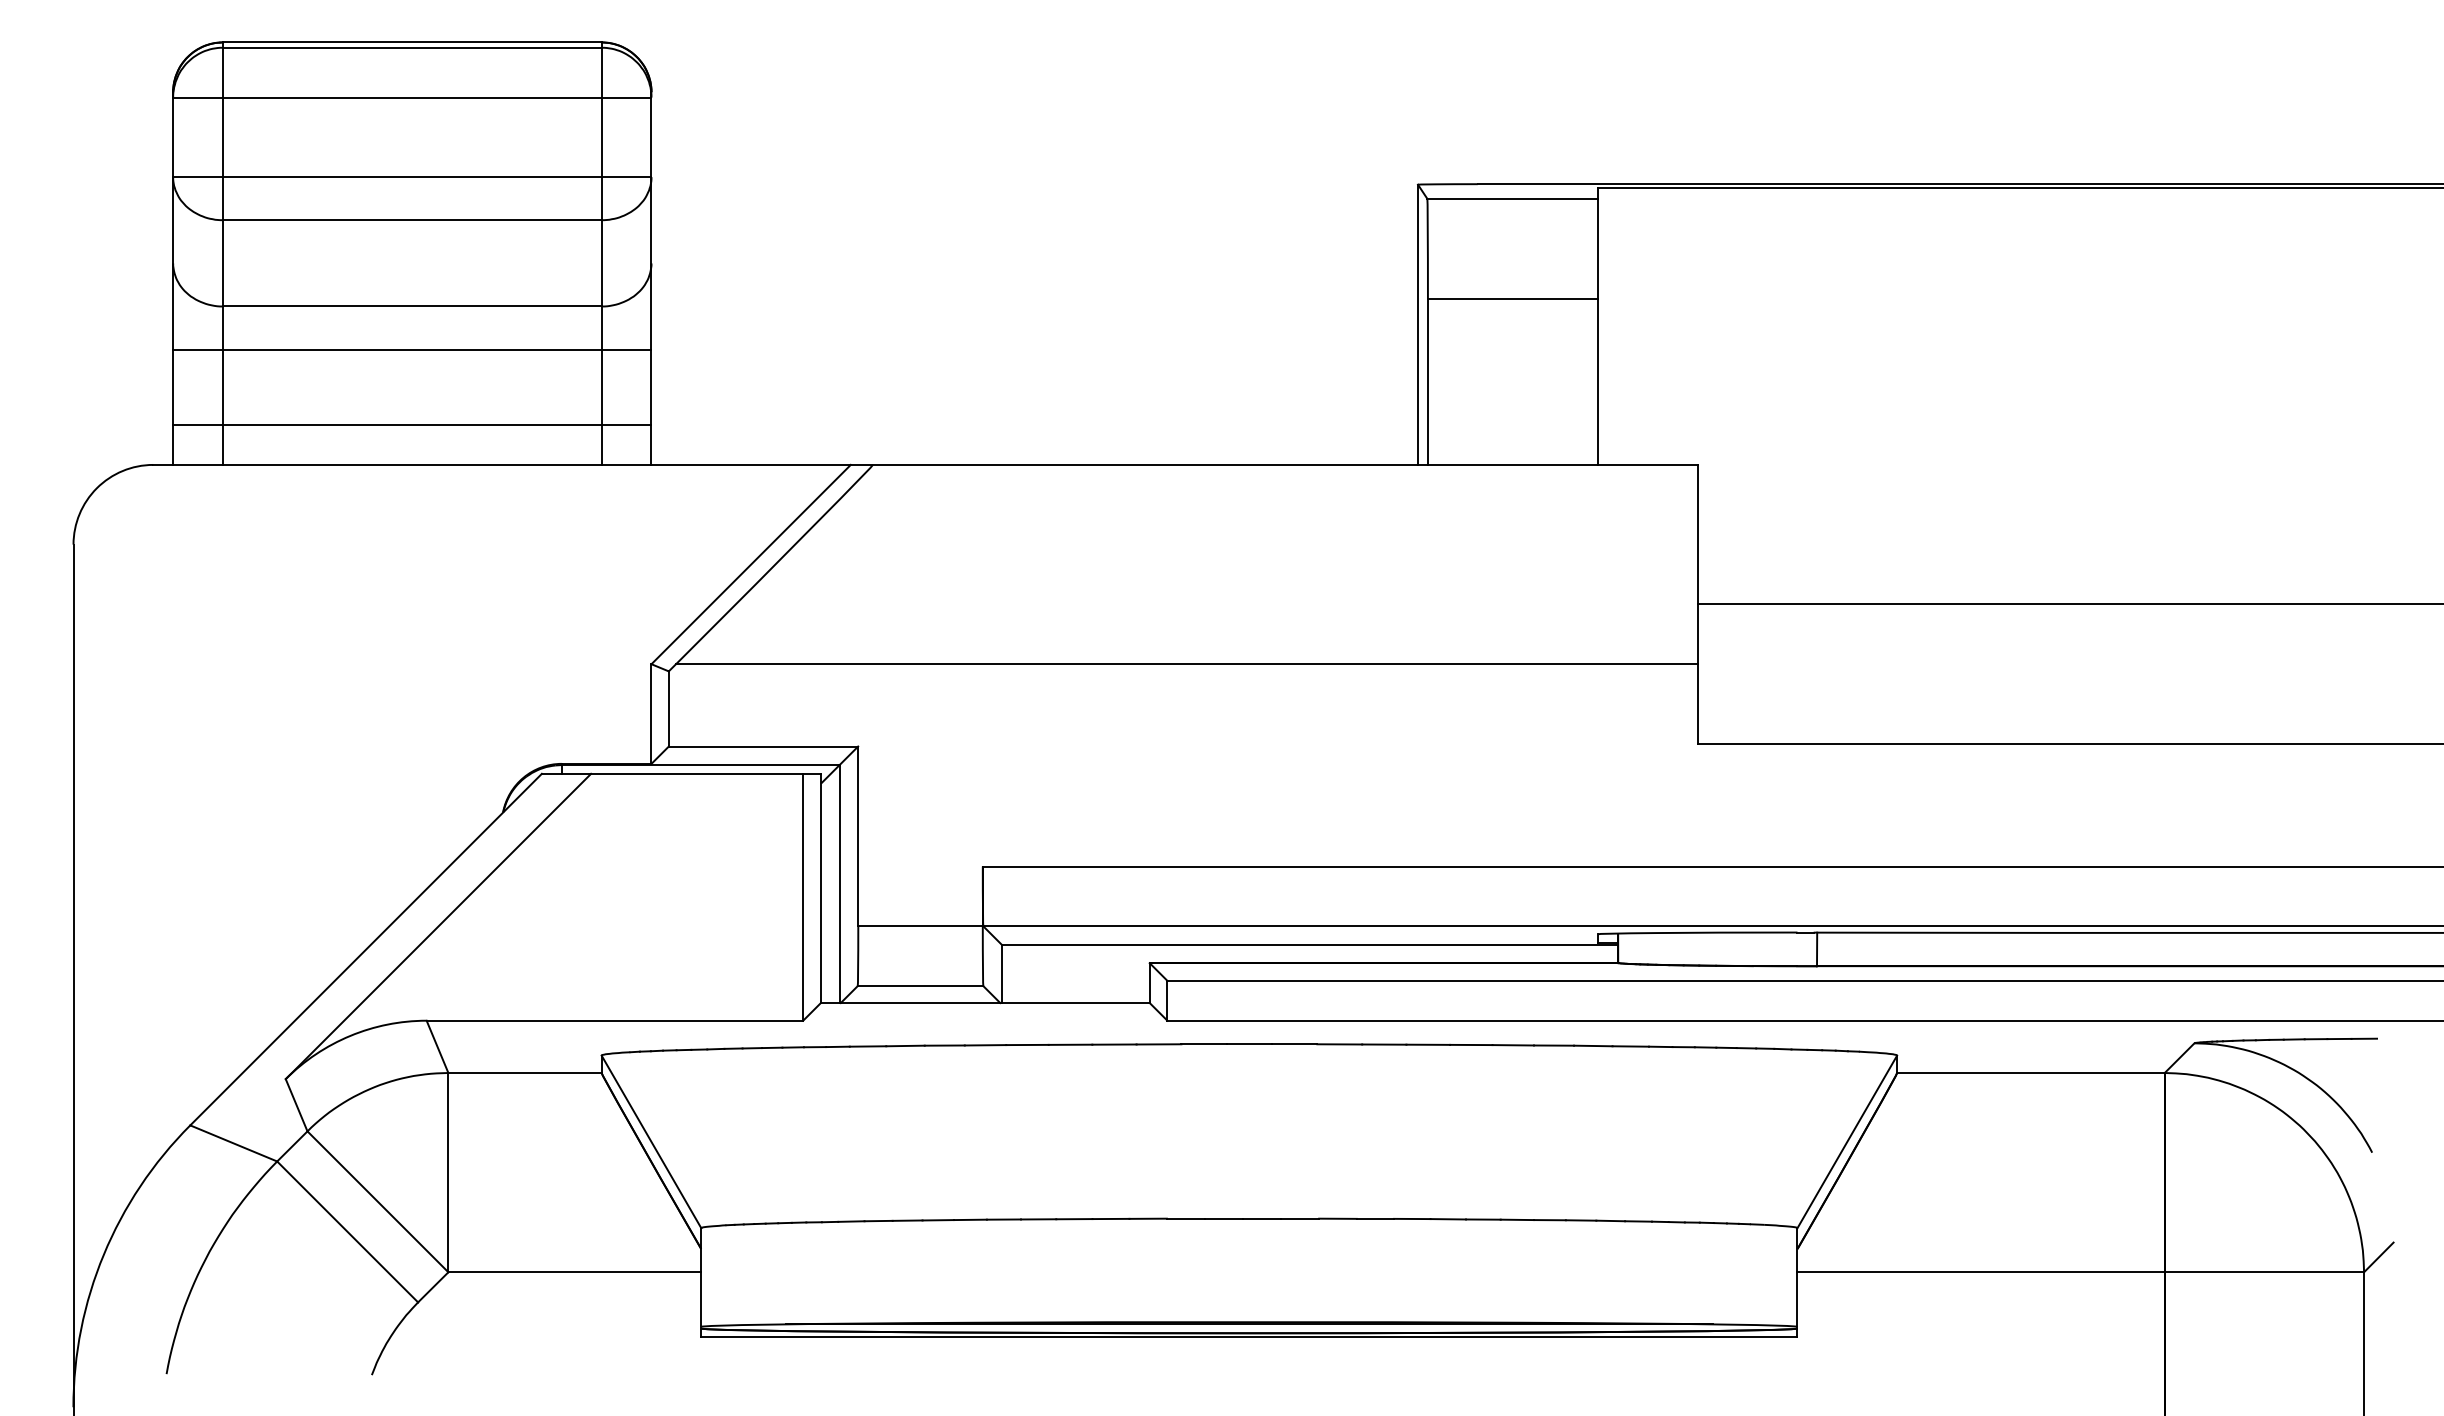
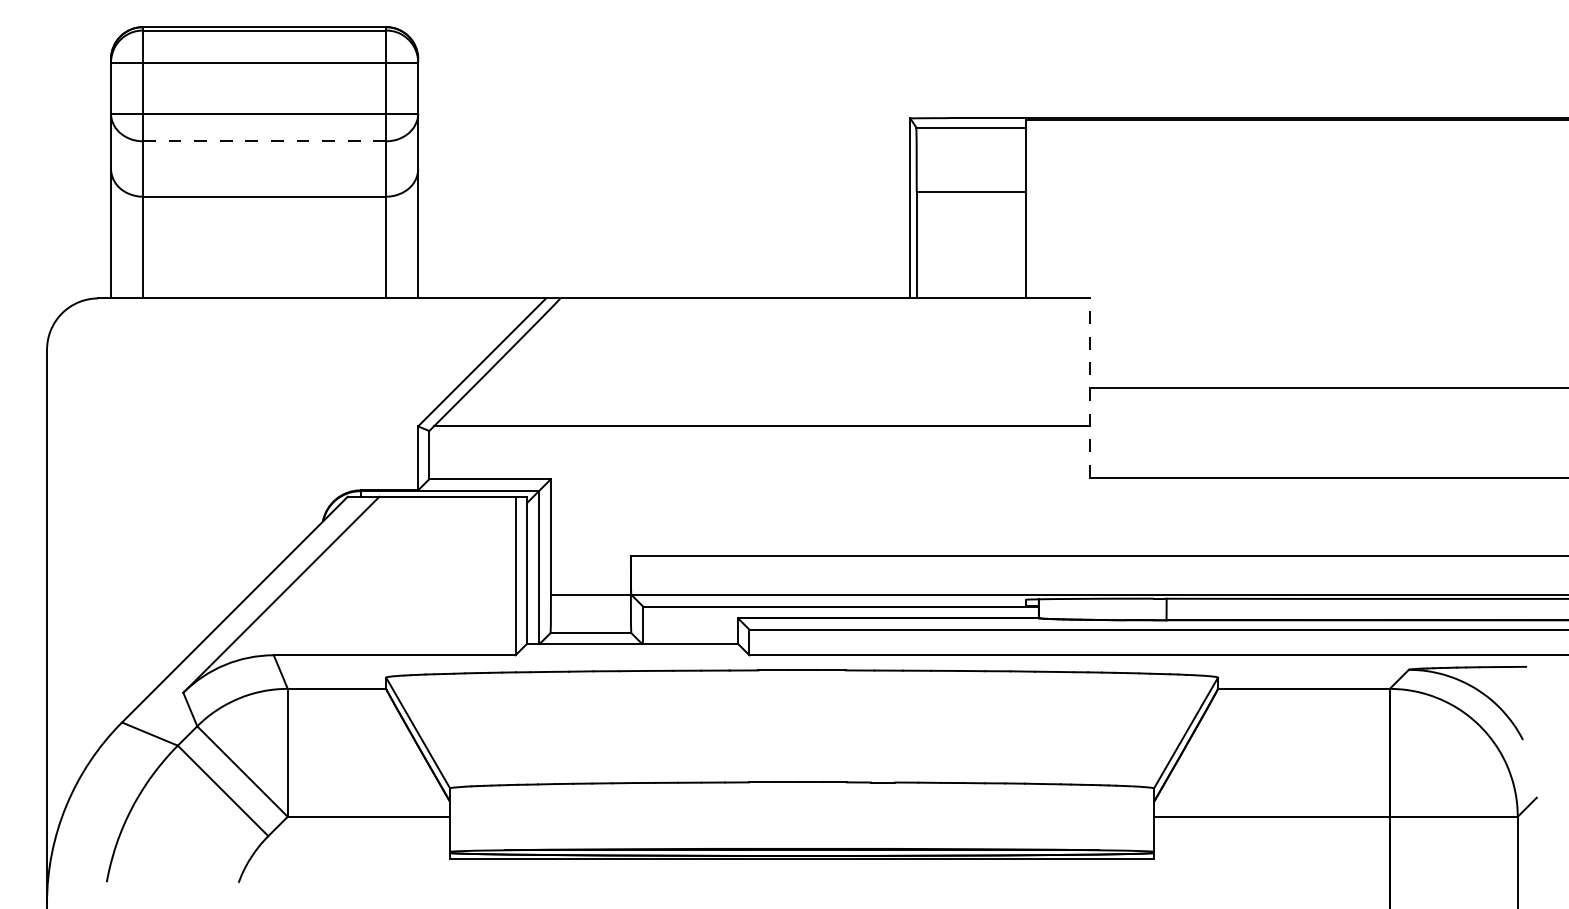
line: (412, 220) -> (264, 141), solid -> dashed
line: (412, 349) -> (264, 224), removed
line: (412, 424) -> (264, 272), removed
line: (1698, 605) -> (1090, 388), solid -> dashed

